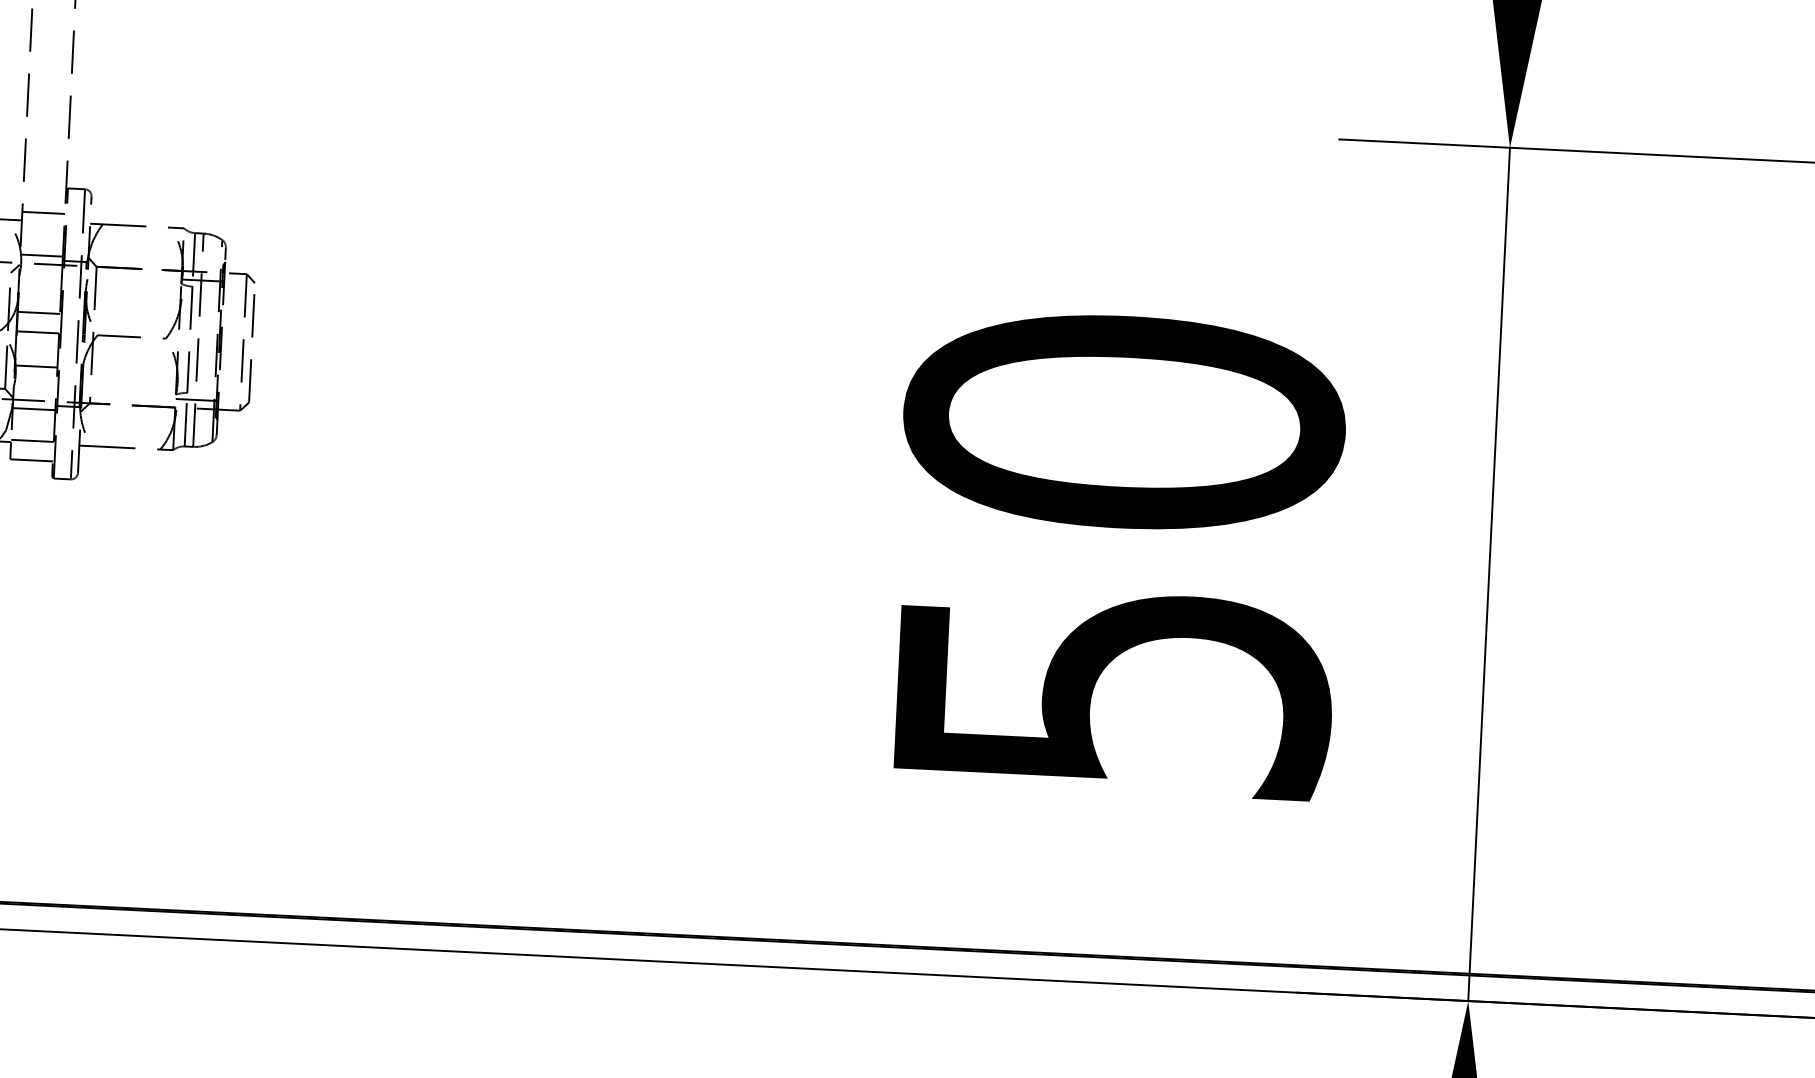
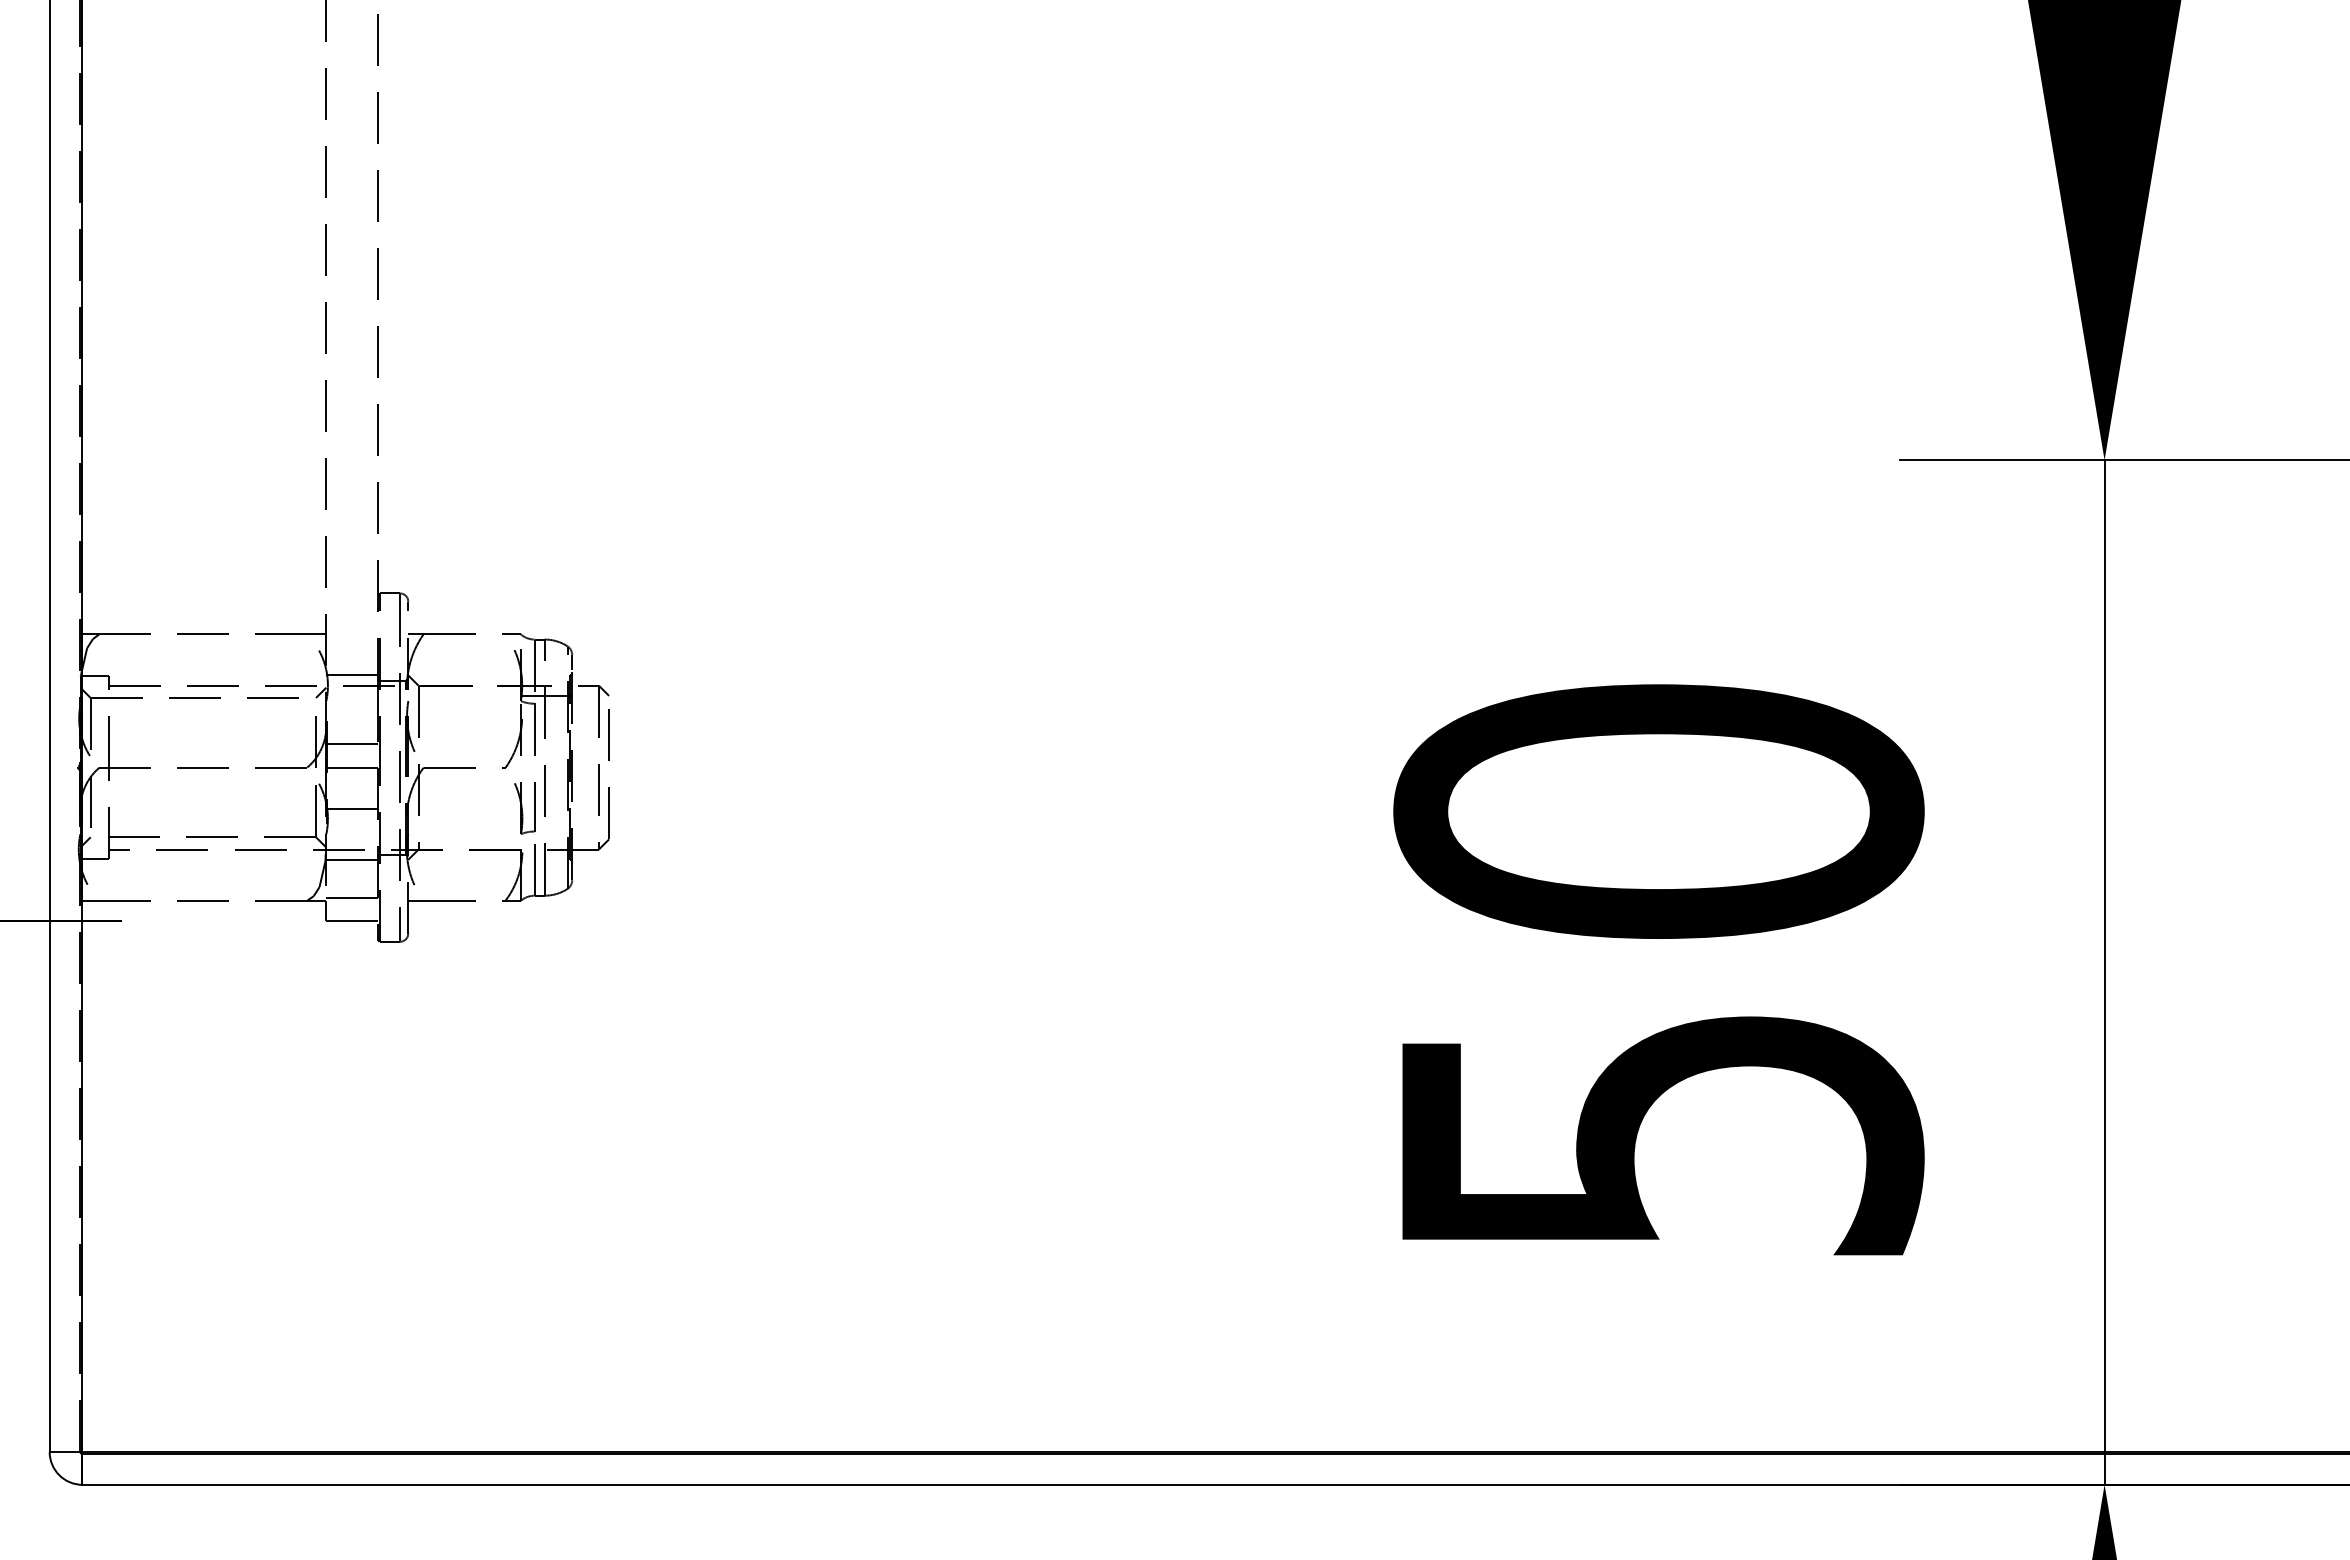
line: (43, 213) -> (351, 624), removed
line: (196, 400) -> (546, 839), removed

